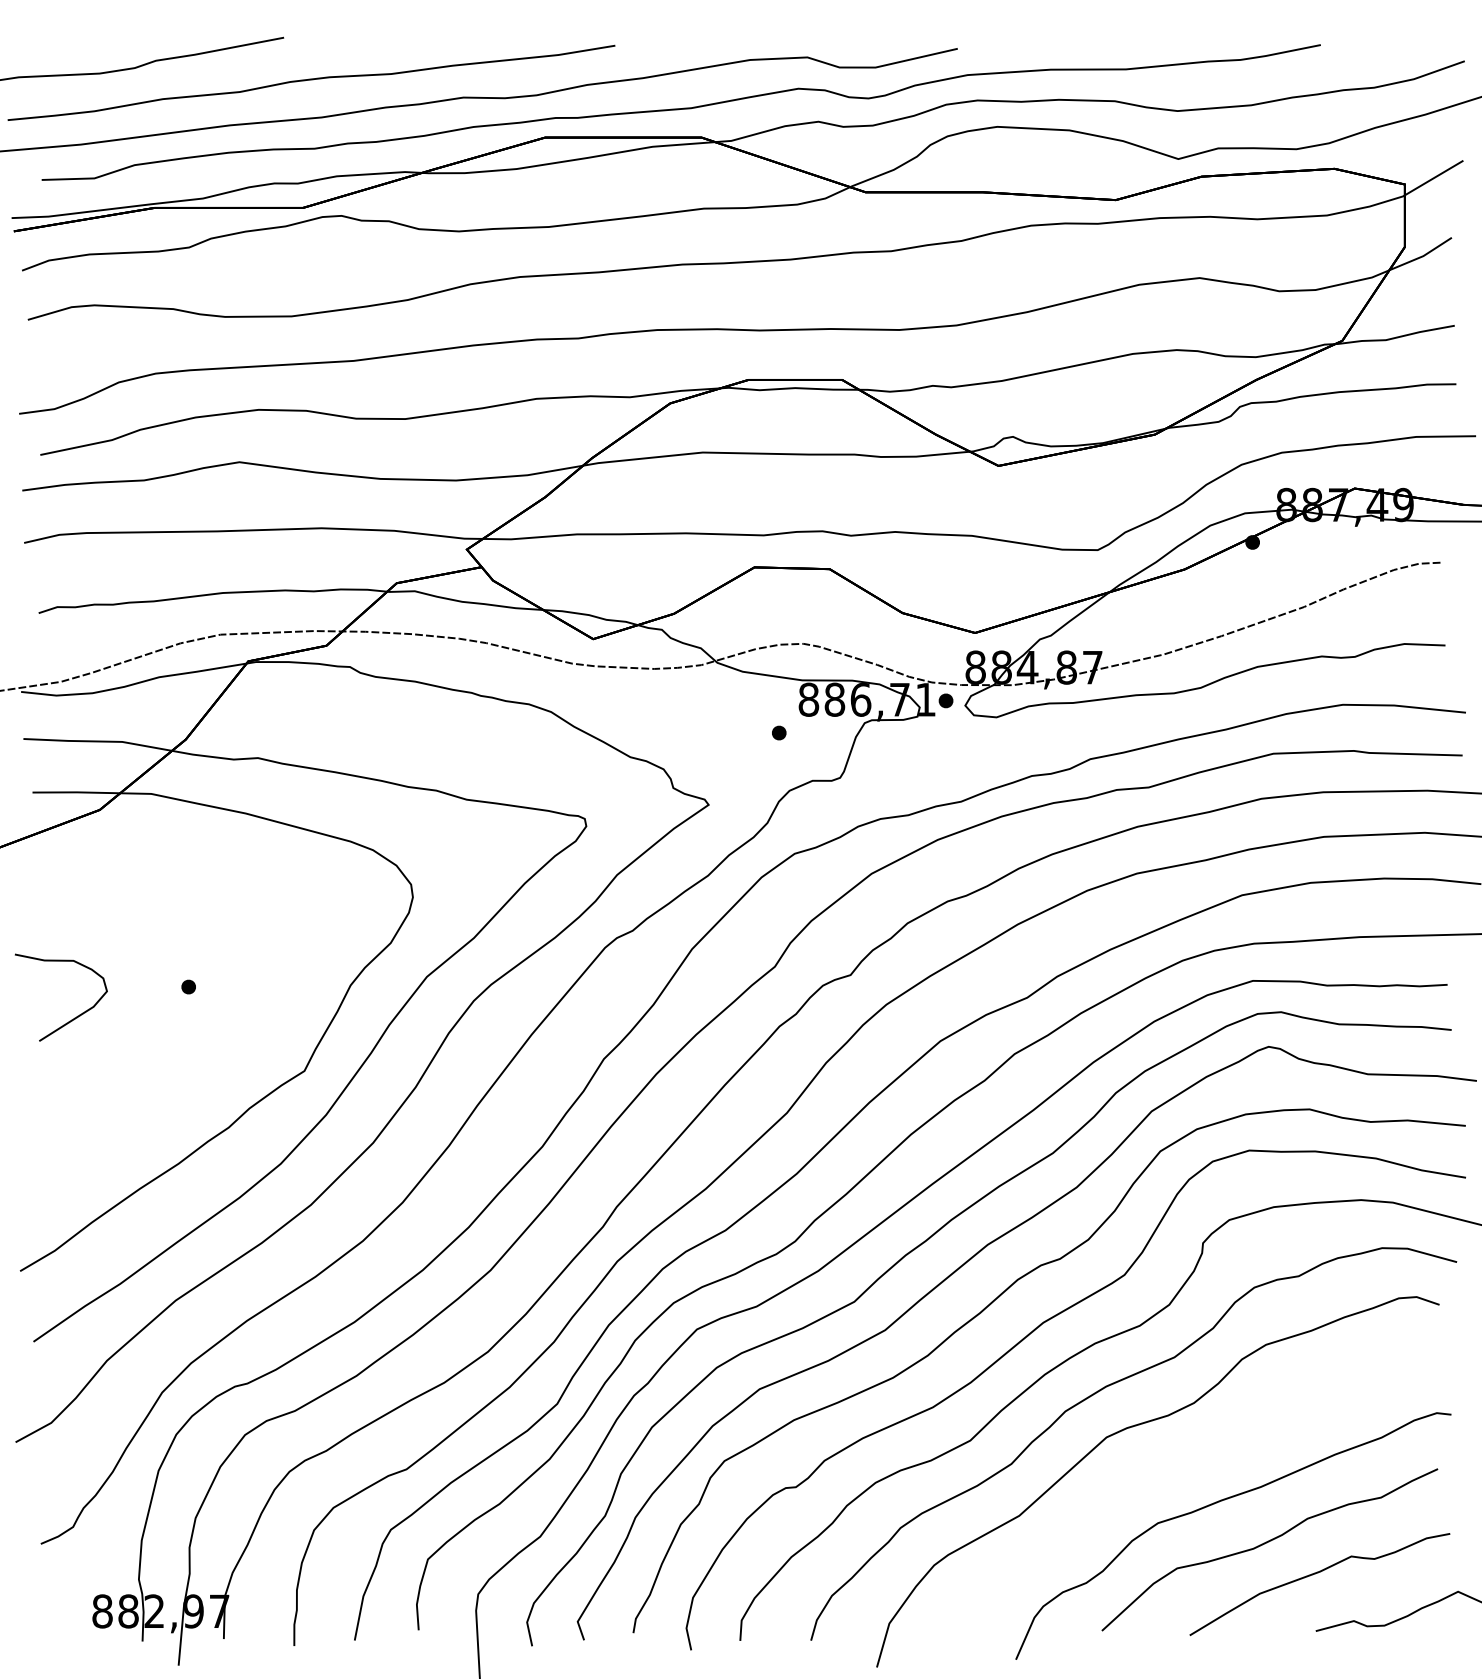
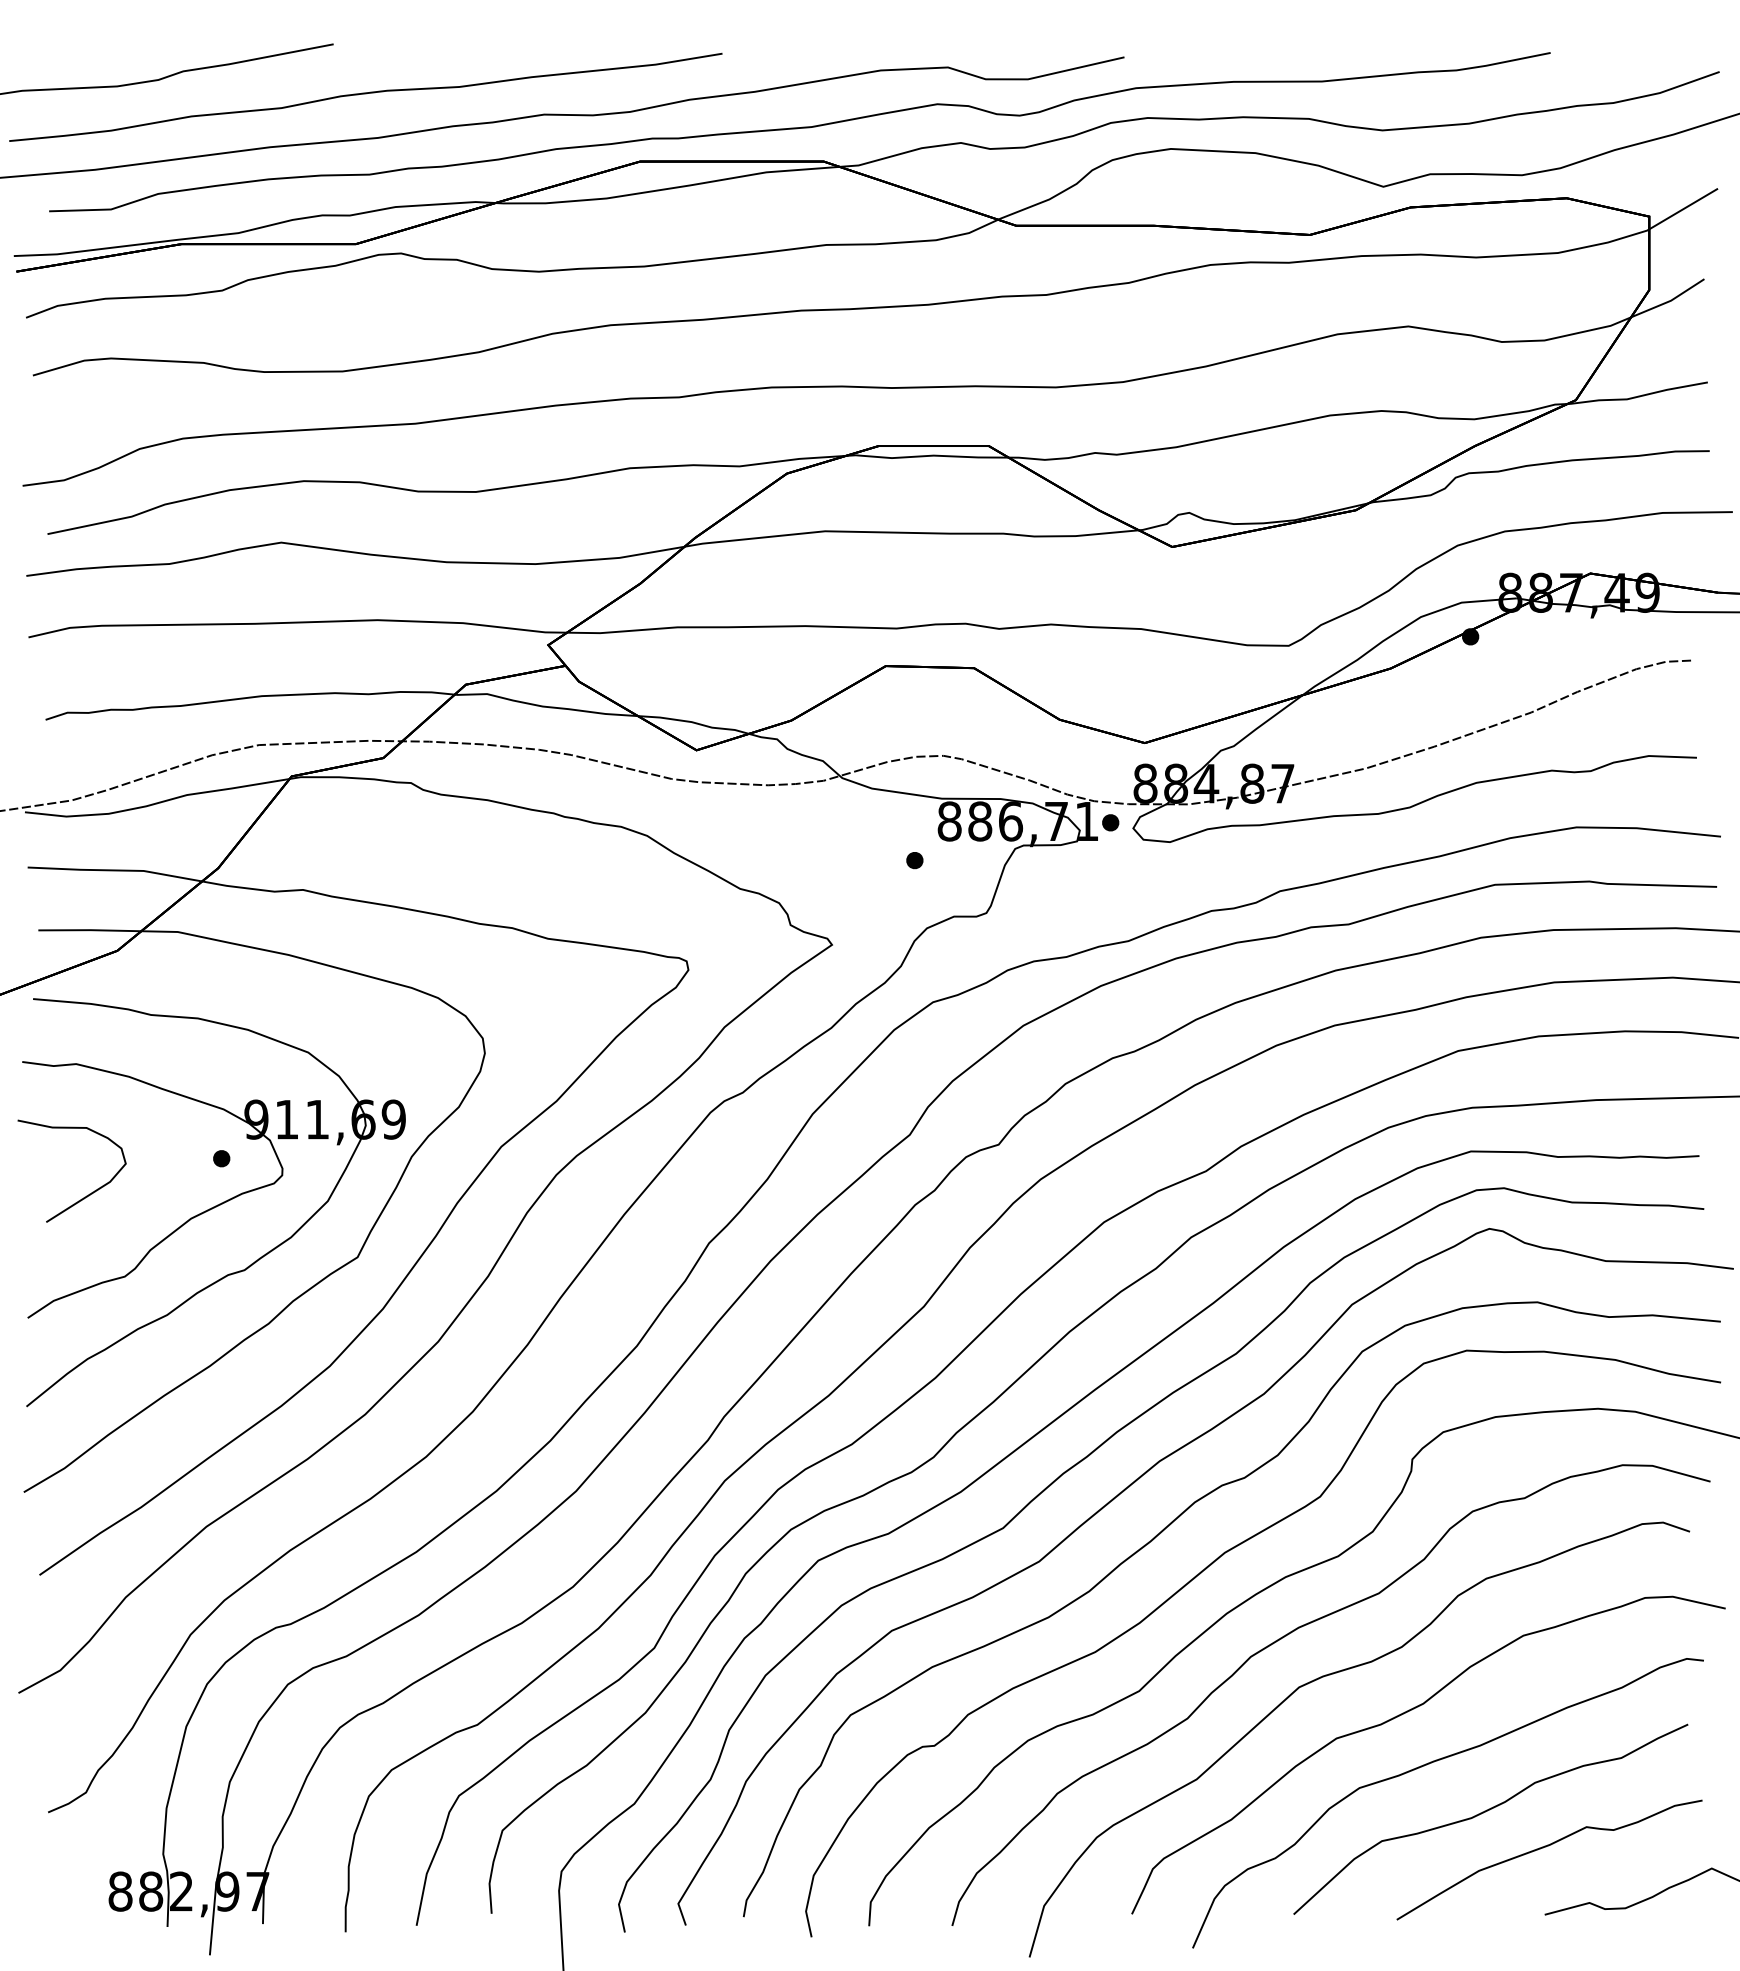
part: (181, 1024) -> (213, 1202), added
curve: (1203, 1457) -> (1412, 1710), added

